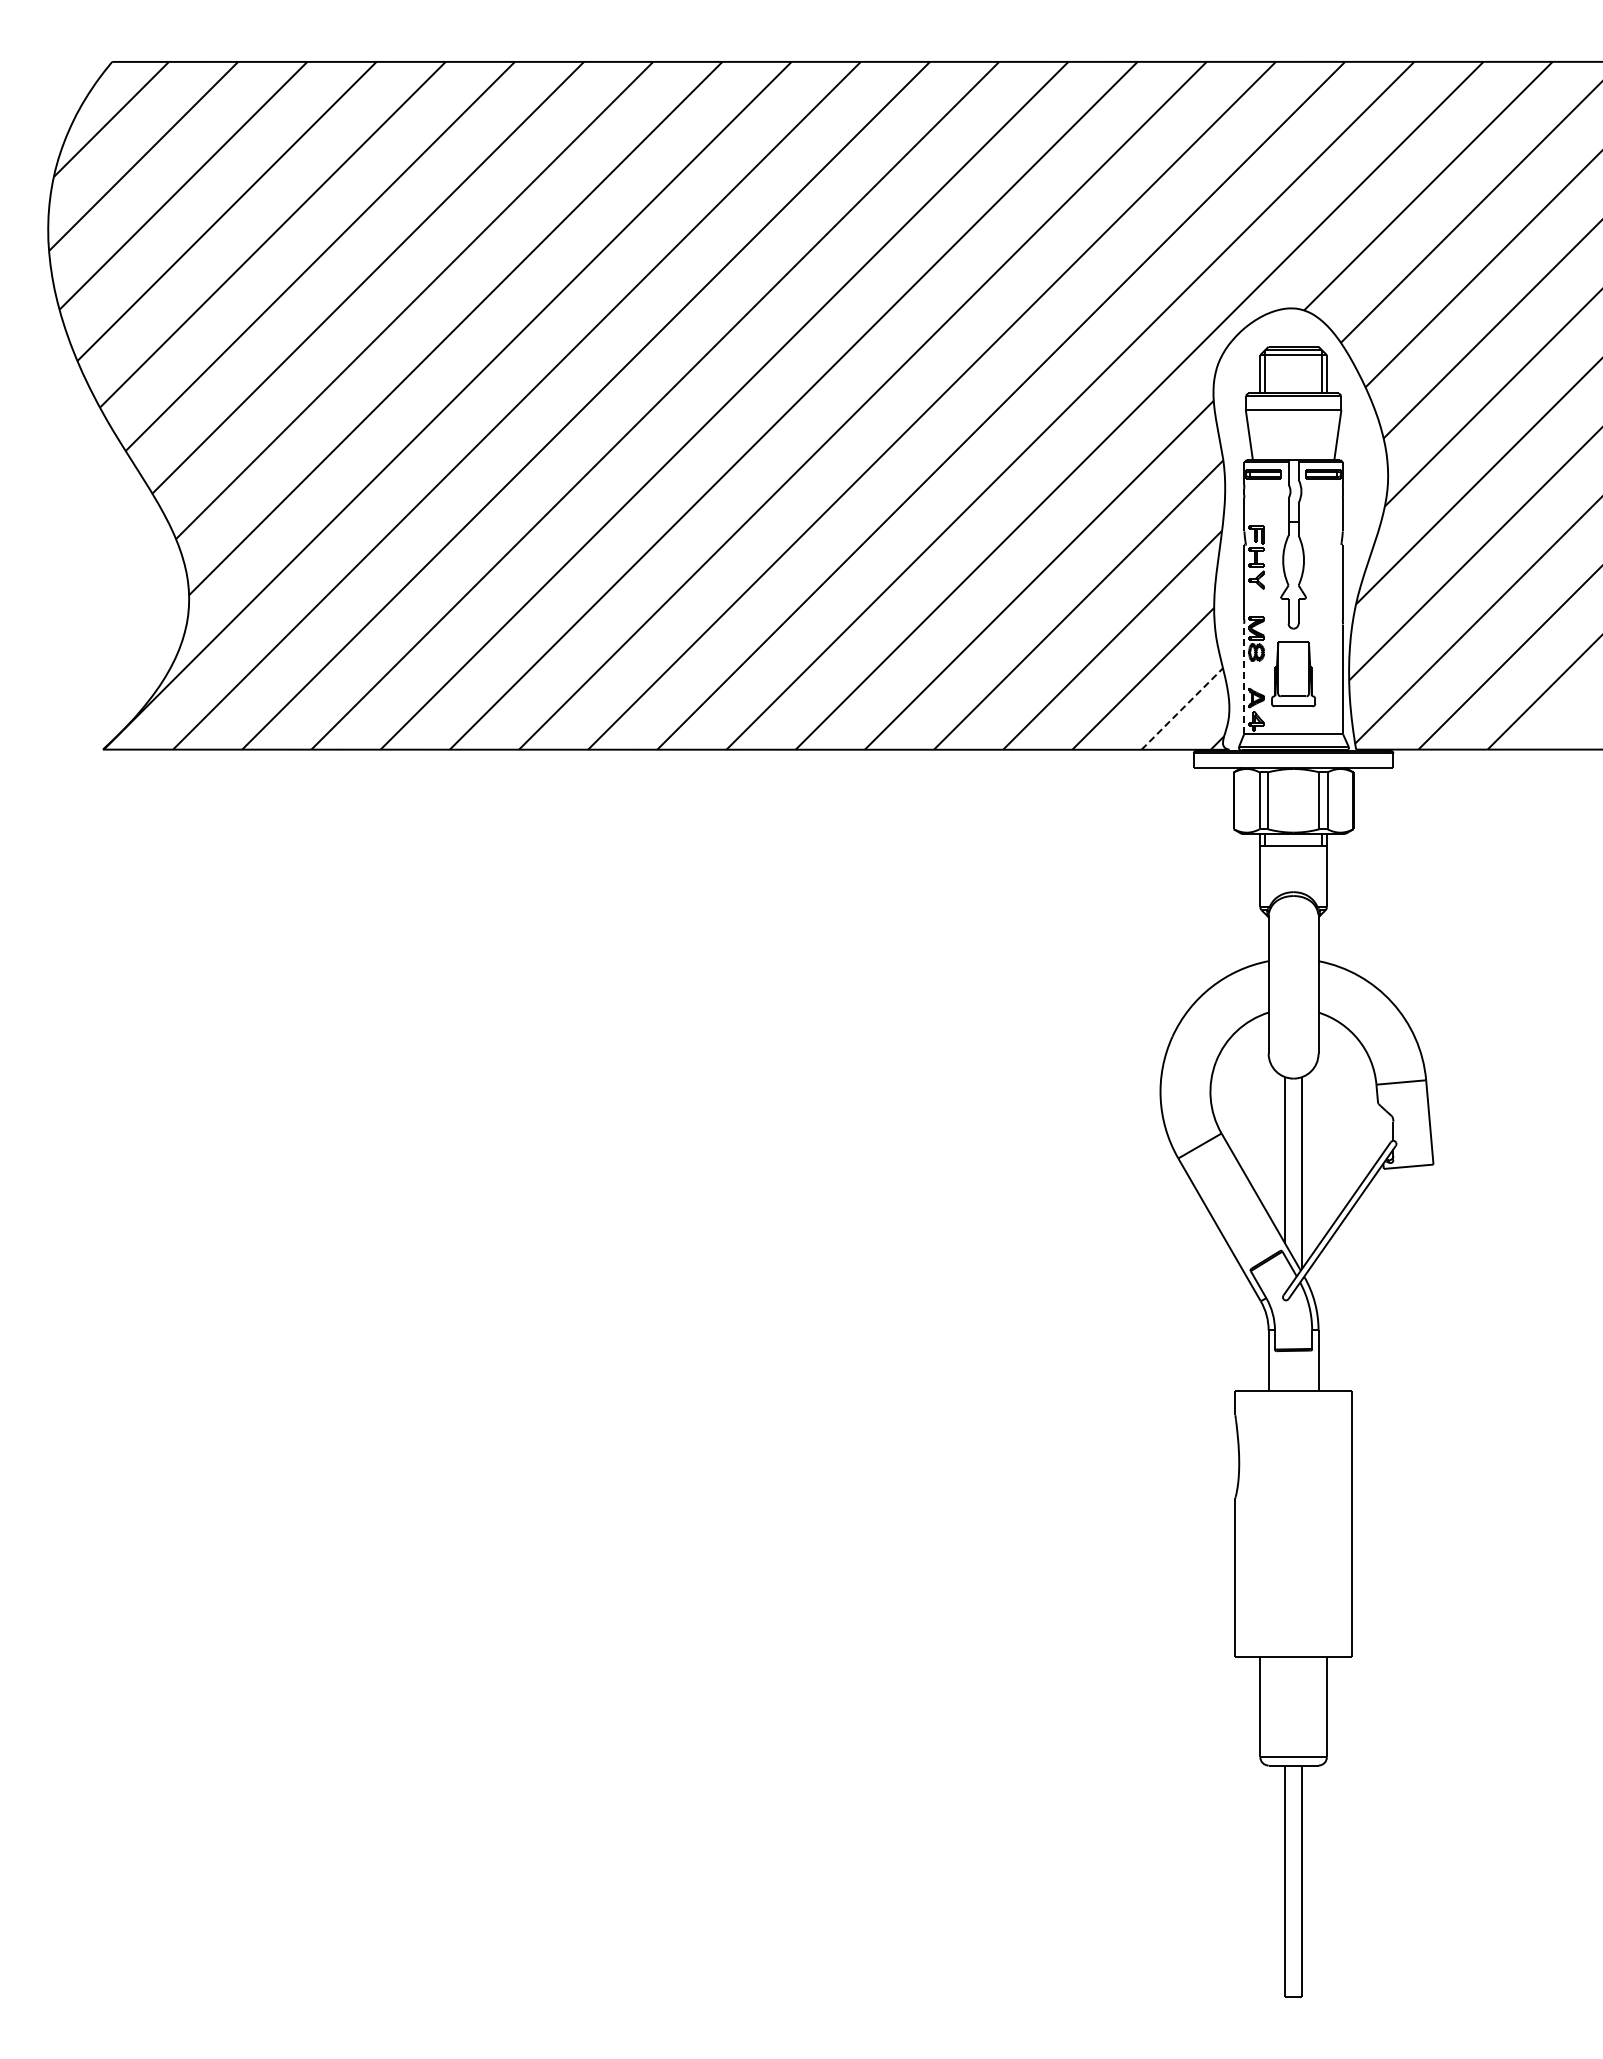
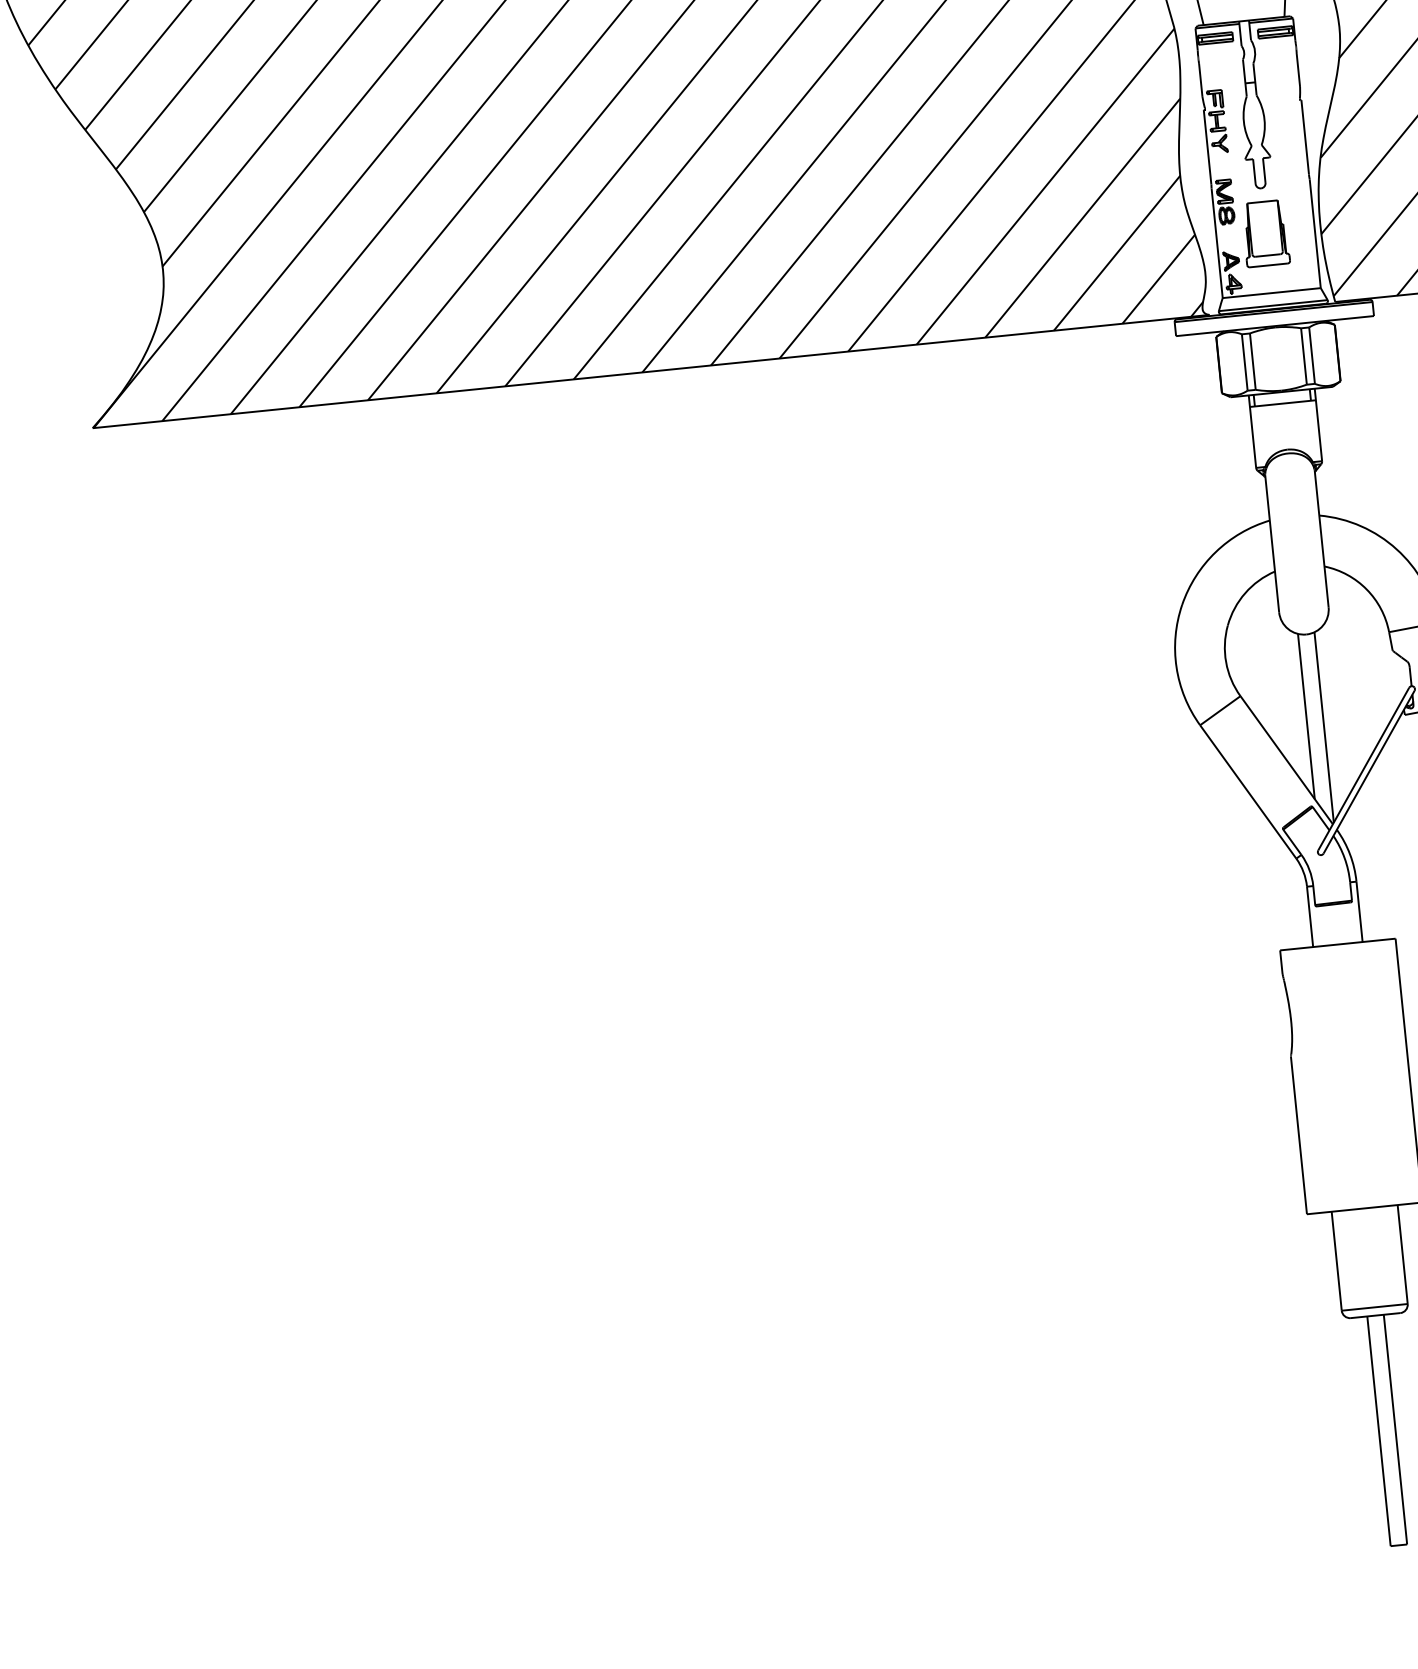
line: (1244, 678) -> (1217, 242), dashed -> solid
line: (1182, 709) -> (1159, 279), dashed -> solid

